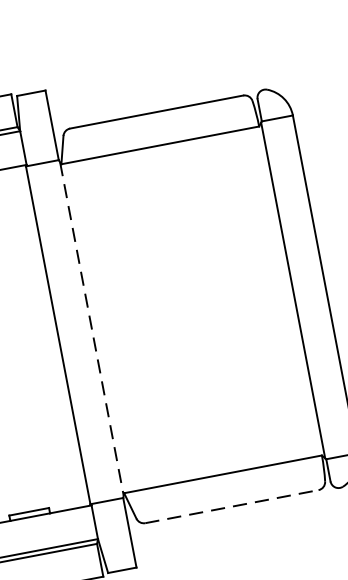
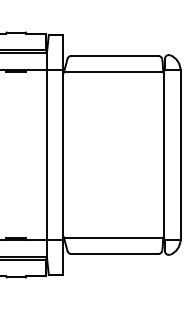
line: (92, 329) -> (63, 155), dashed -> solid
line: (233, 507) -> (115, 254), dashed -> solid

